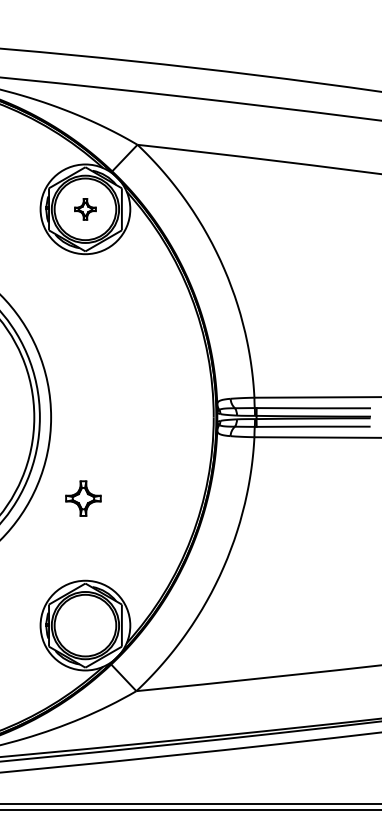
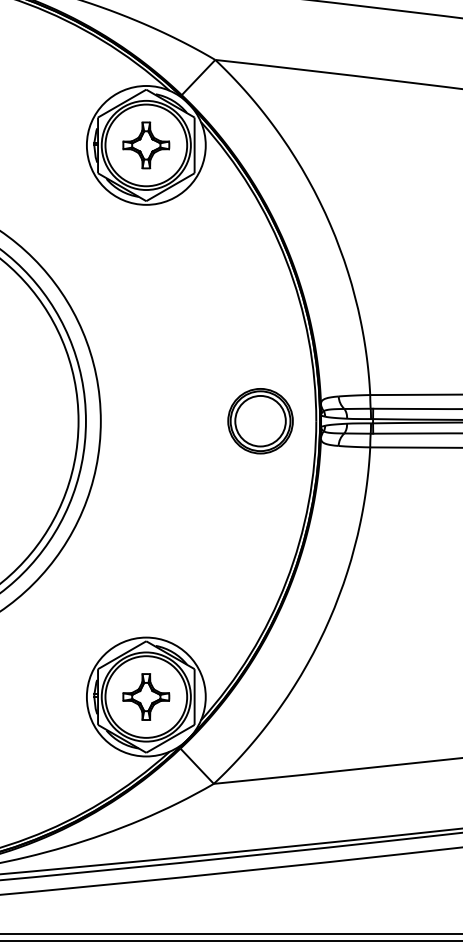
part: (85, 209) -> (146, 145), size x1.67
part: (171, 417) -> (260, 421), added
part: (83, 498) -> (146, 696), moved

